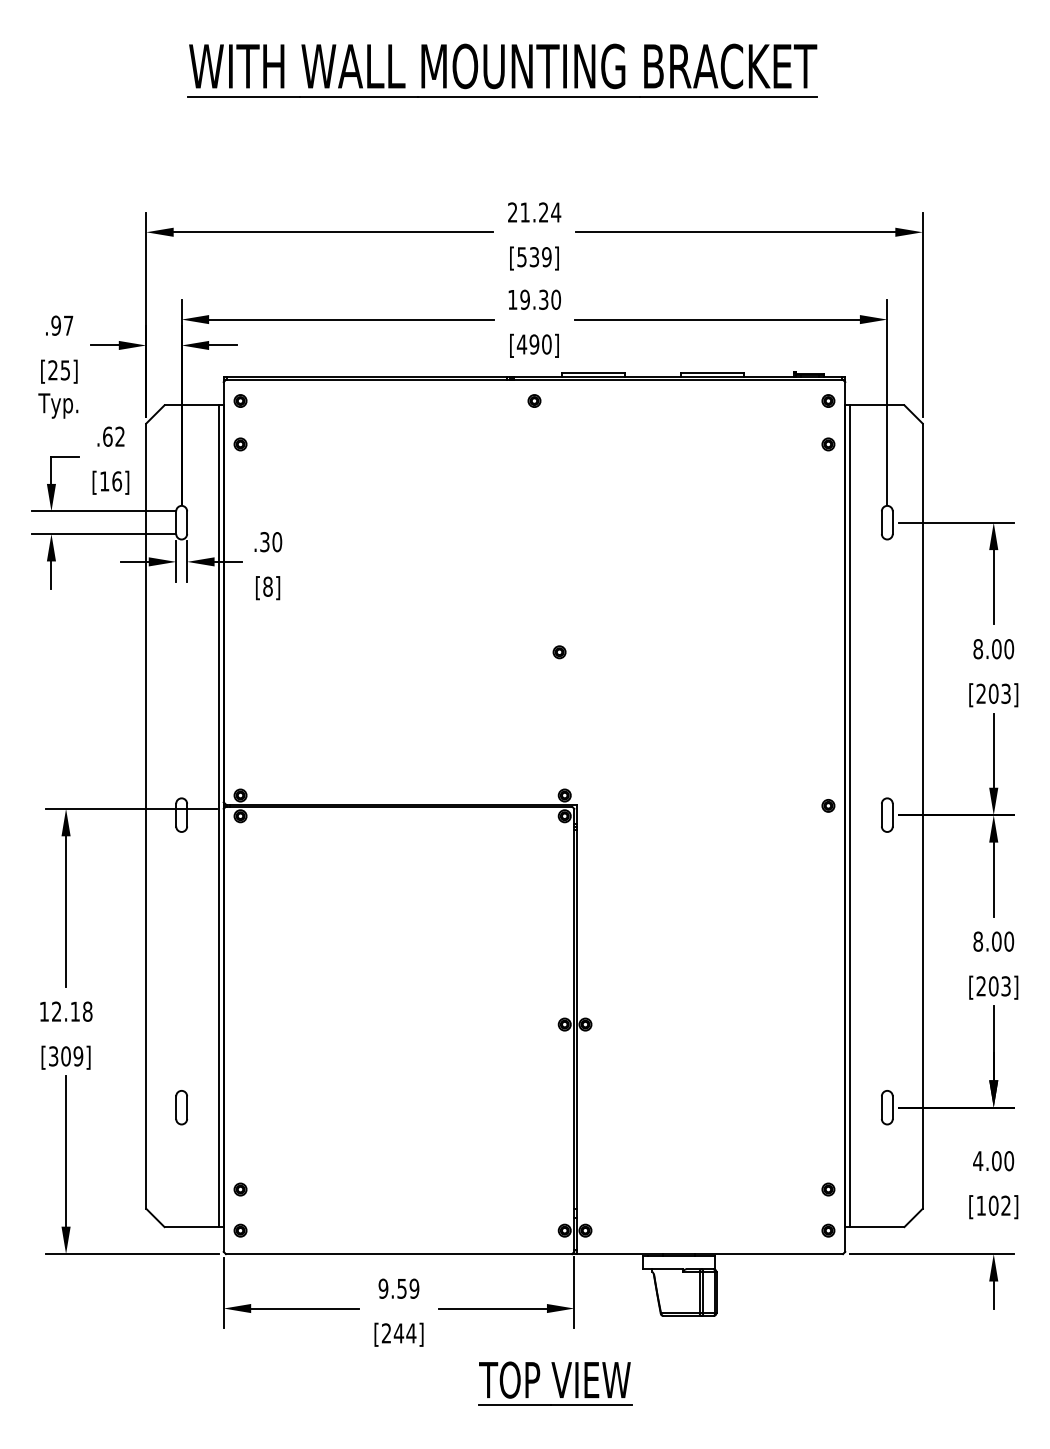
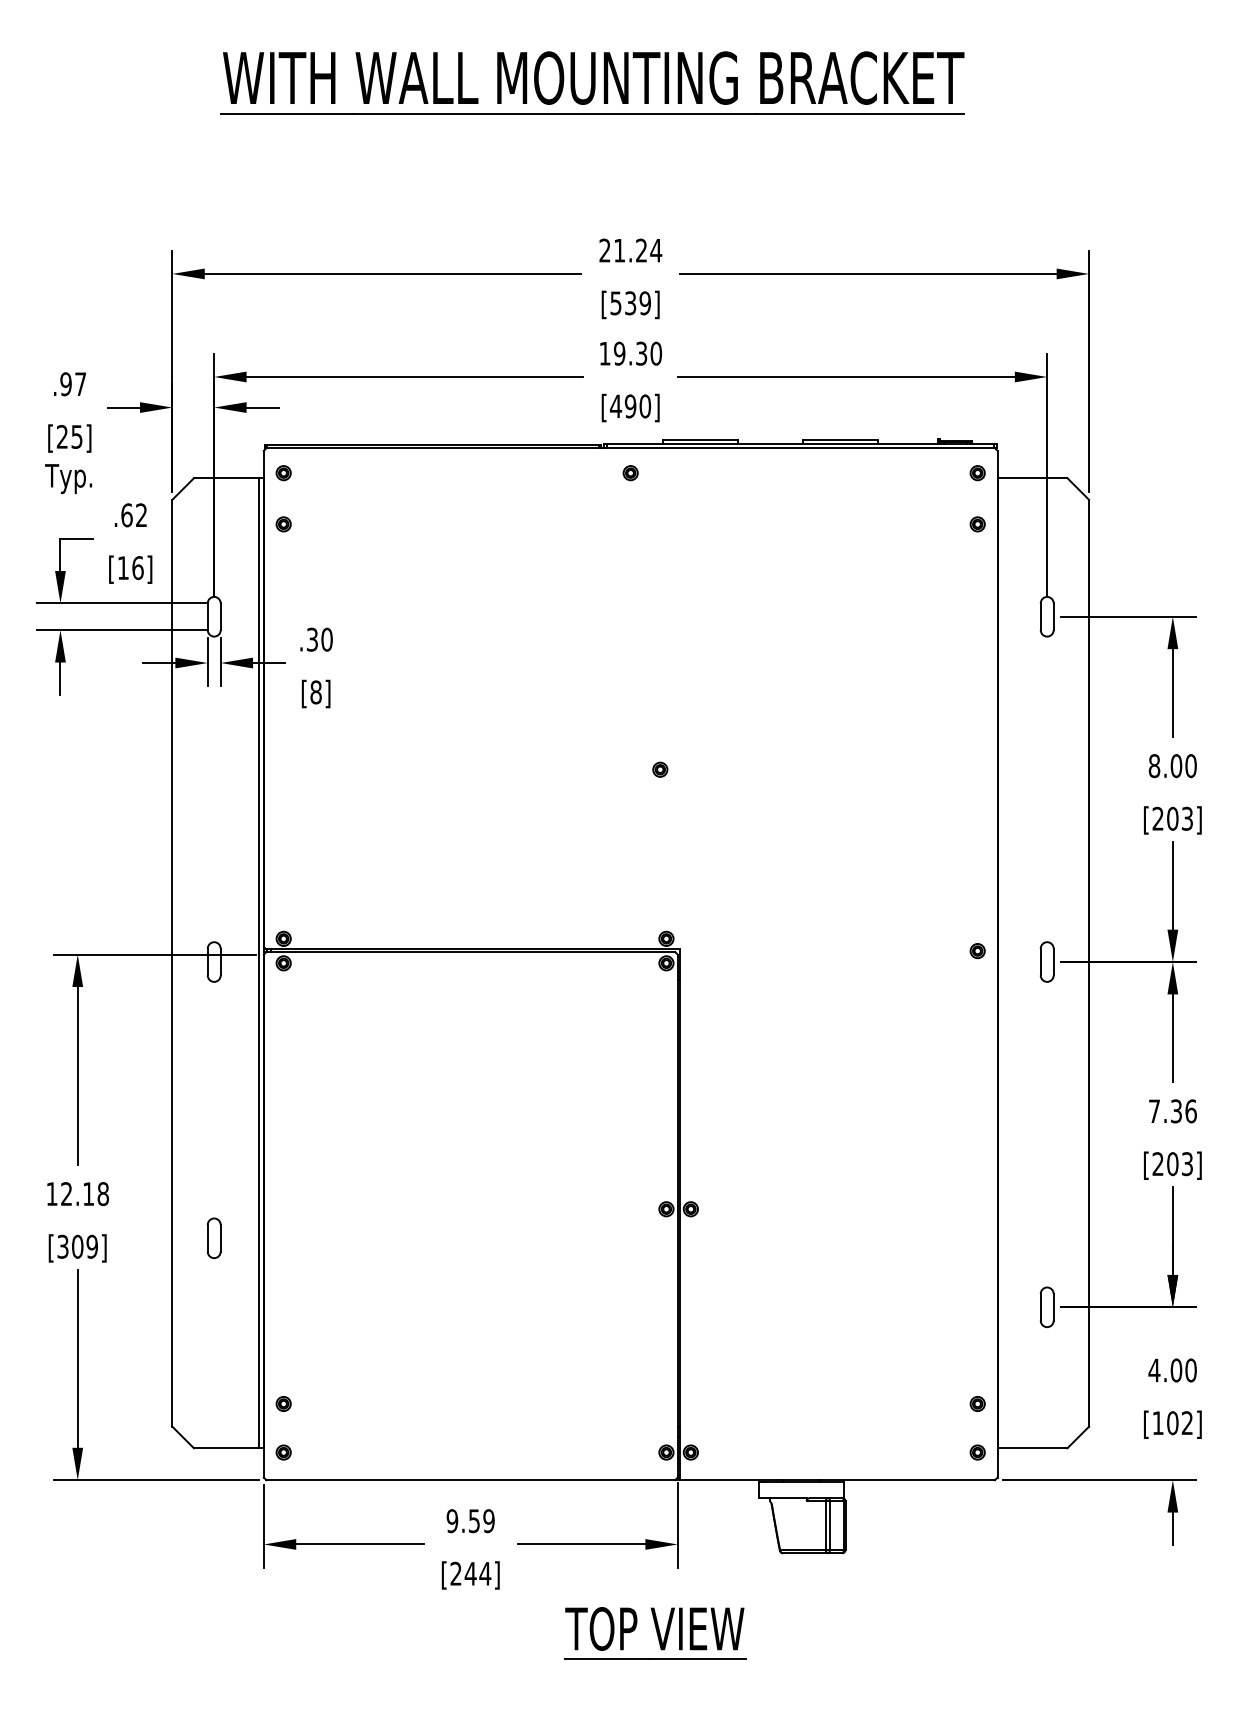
line: (849, 816) -> (1002, 963), removed
text: (993, 941) -> (1172, 1111), 8.00 -> 7.36
part: (181, 1107) -> (213, 1238), moved

